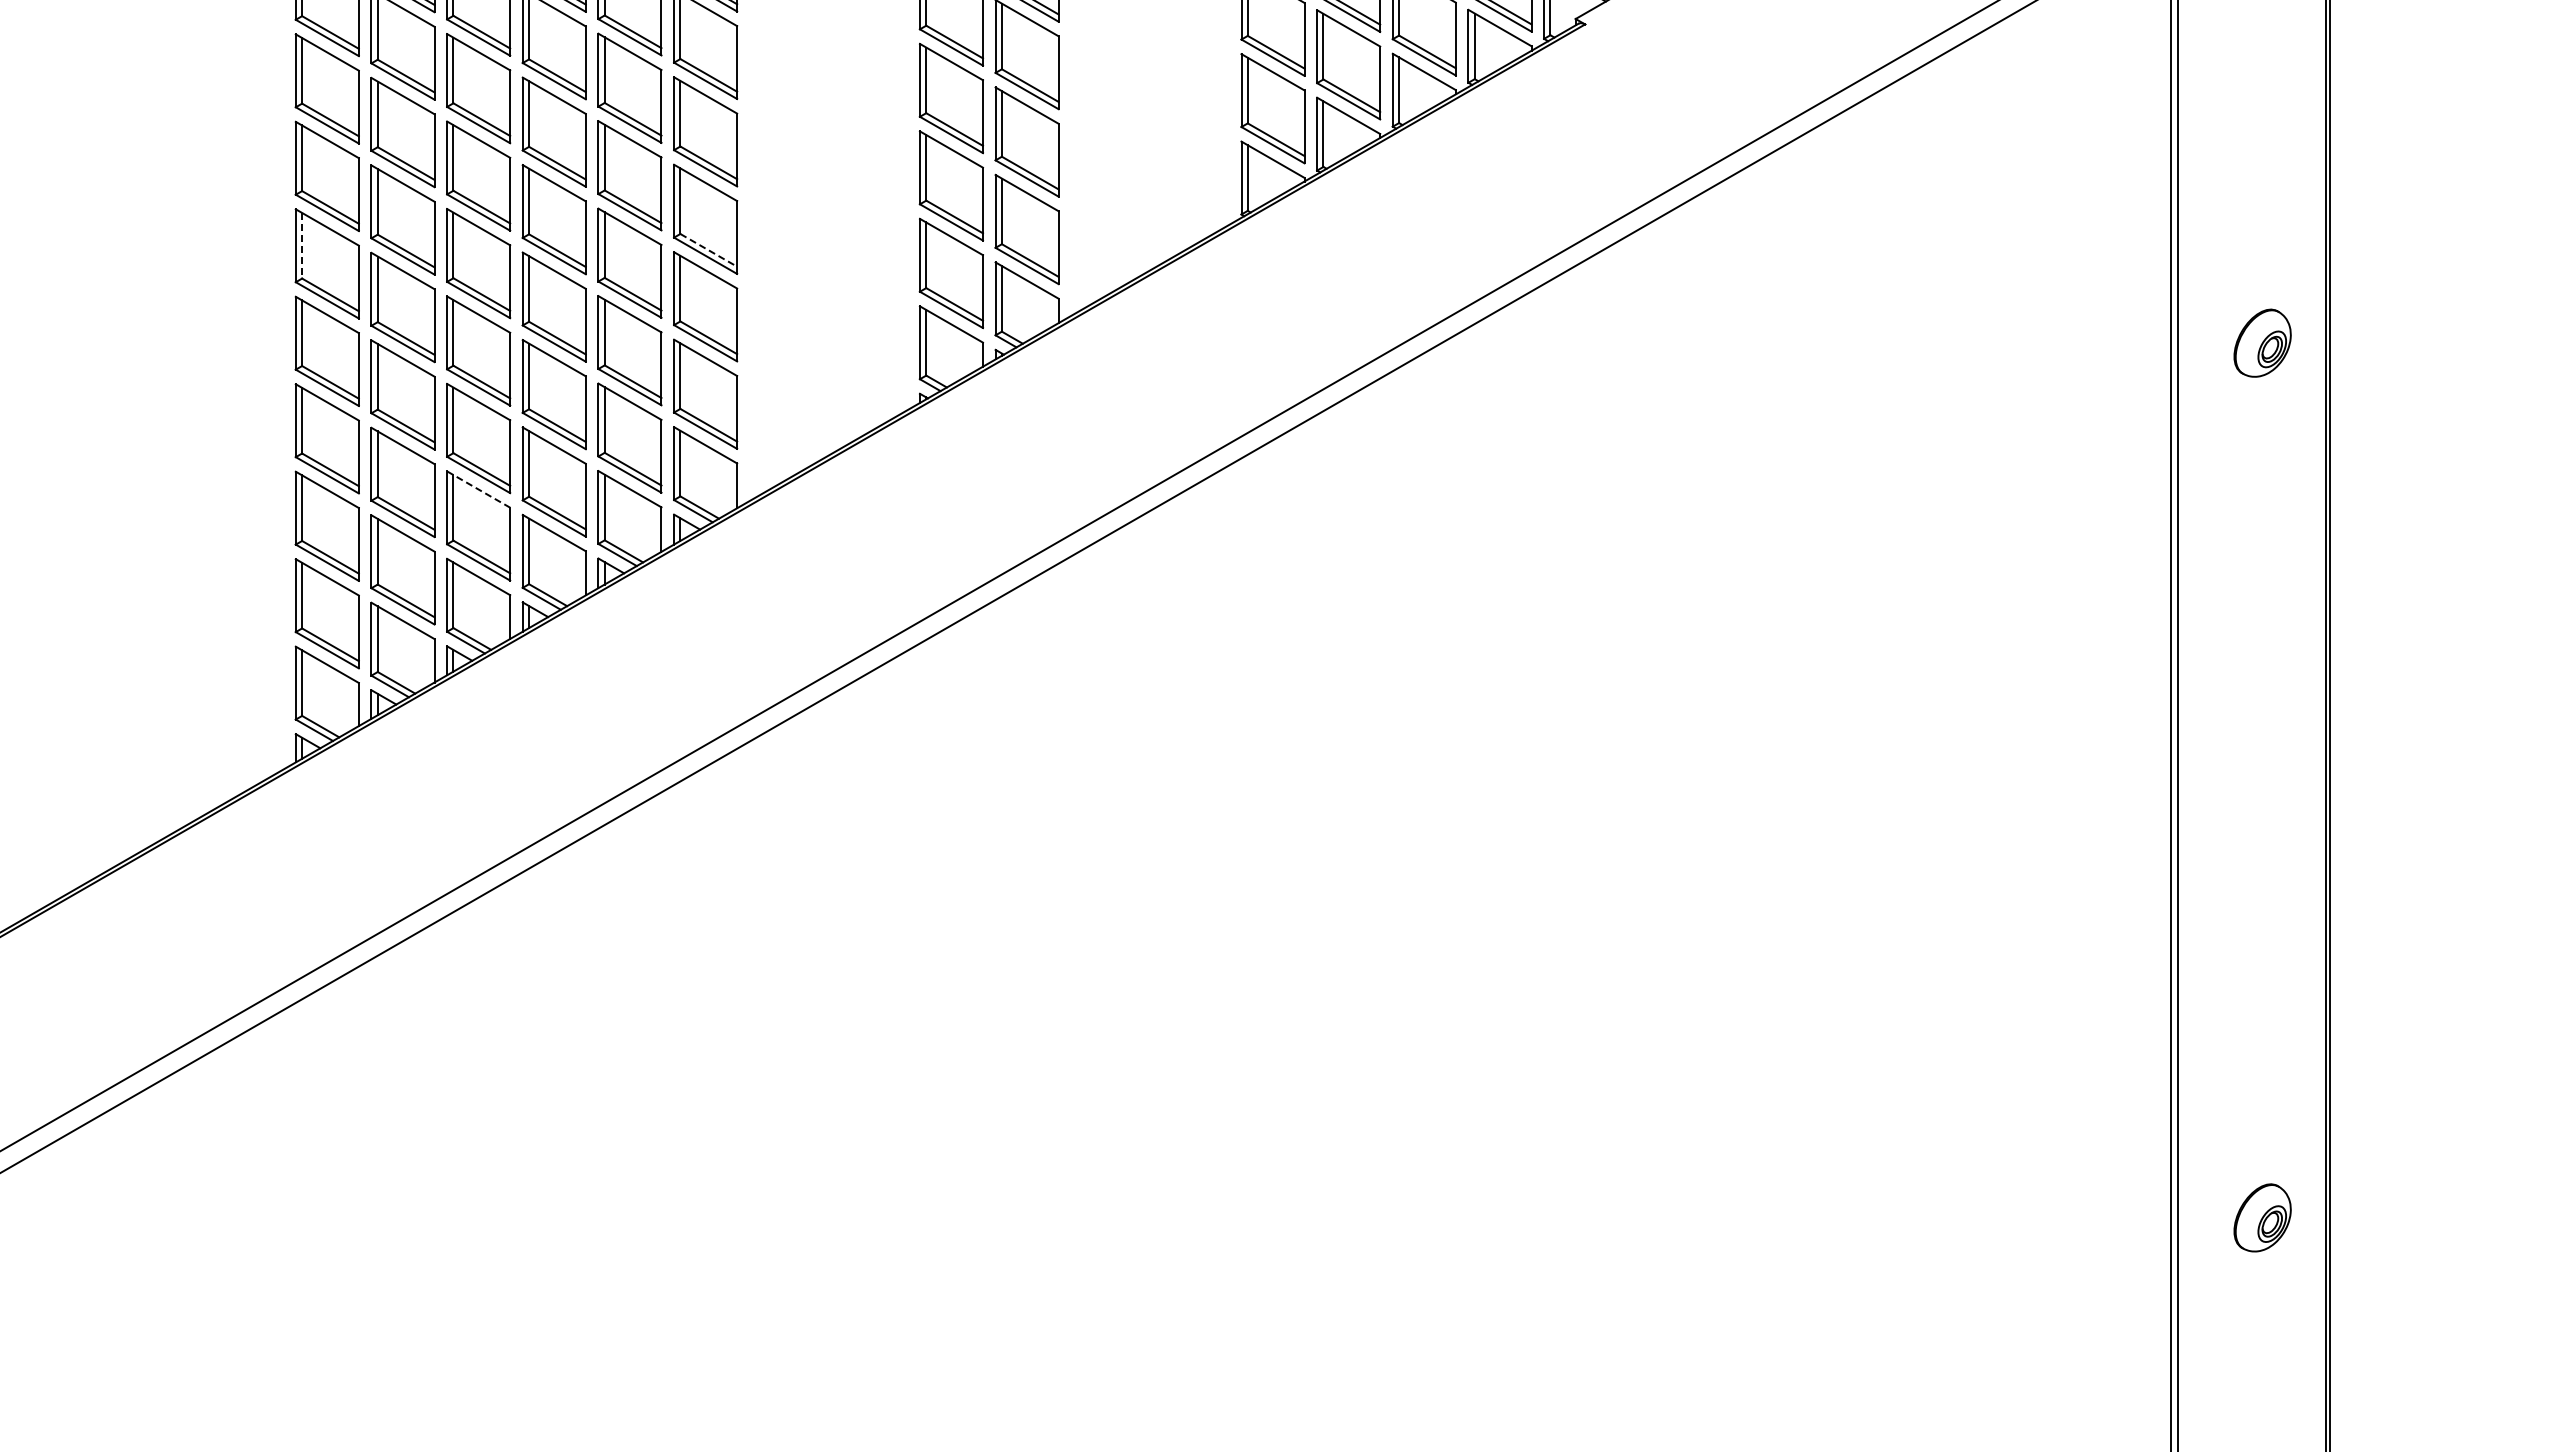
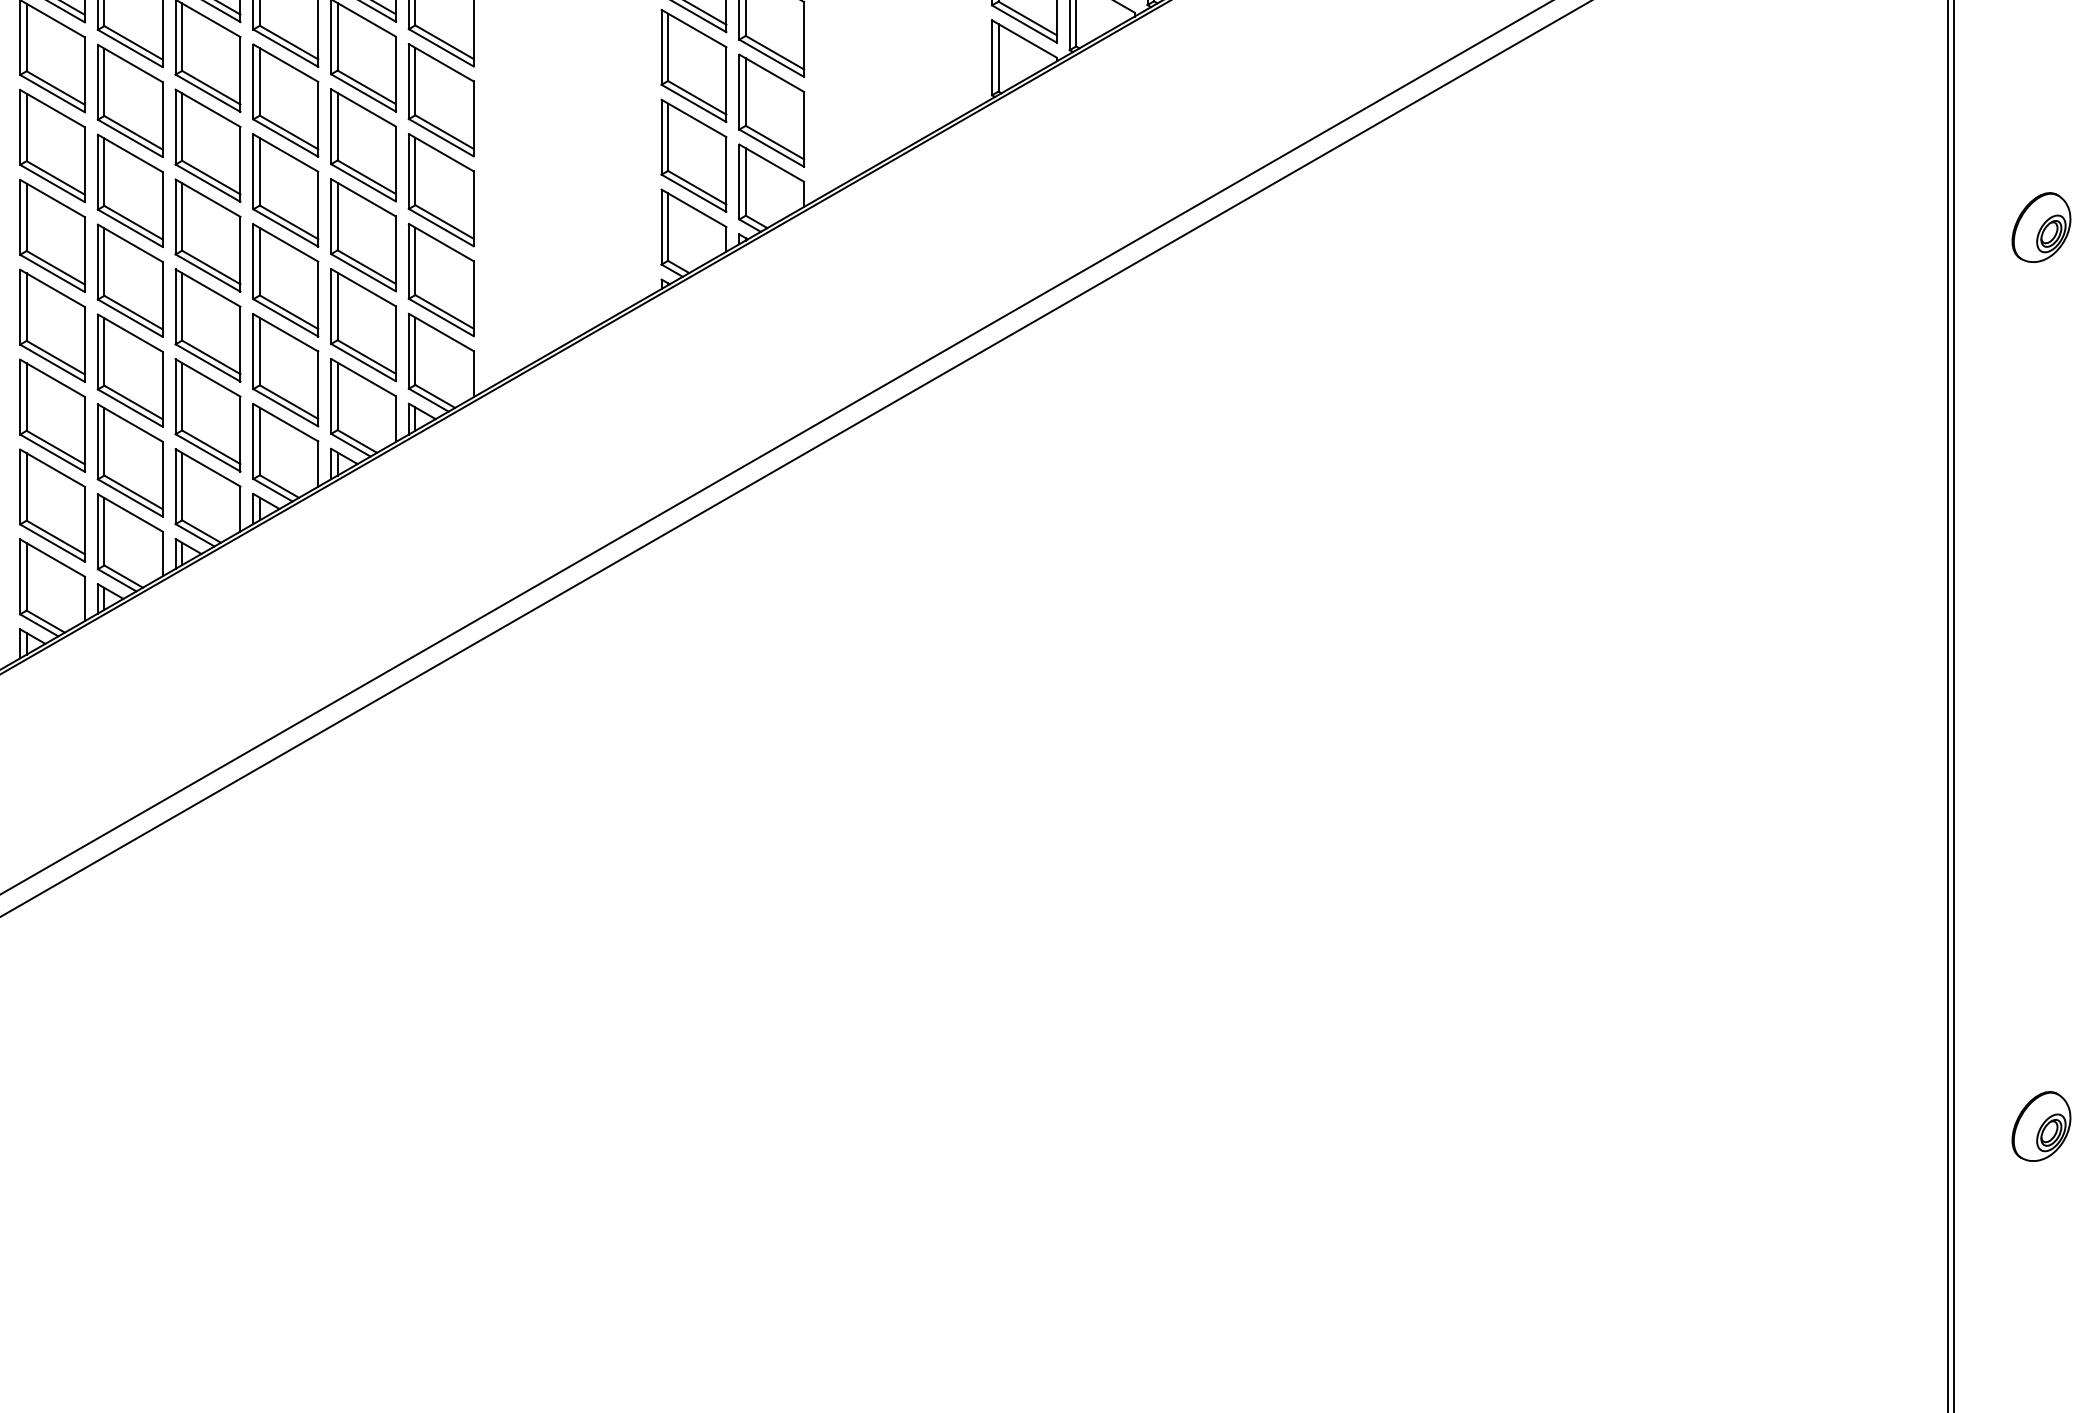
line: (302, 245) -> (27, 127), dashed -> solid
line: (708, 250) -> (444, 132), dashed -> solid
line: (479, 489) -> (208, 377), dashed -> solid

